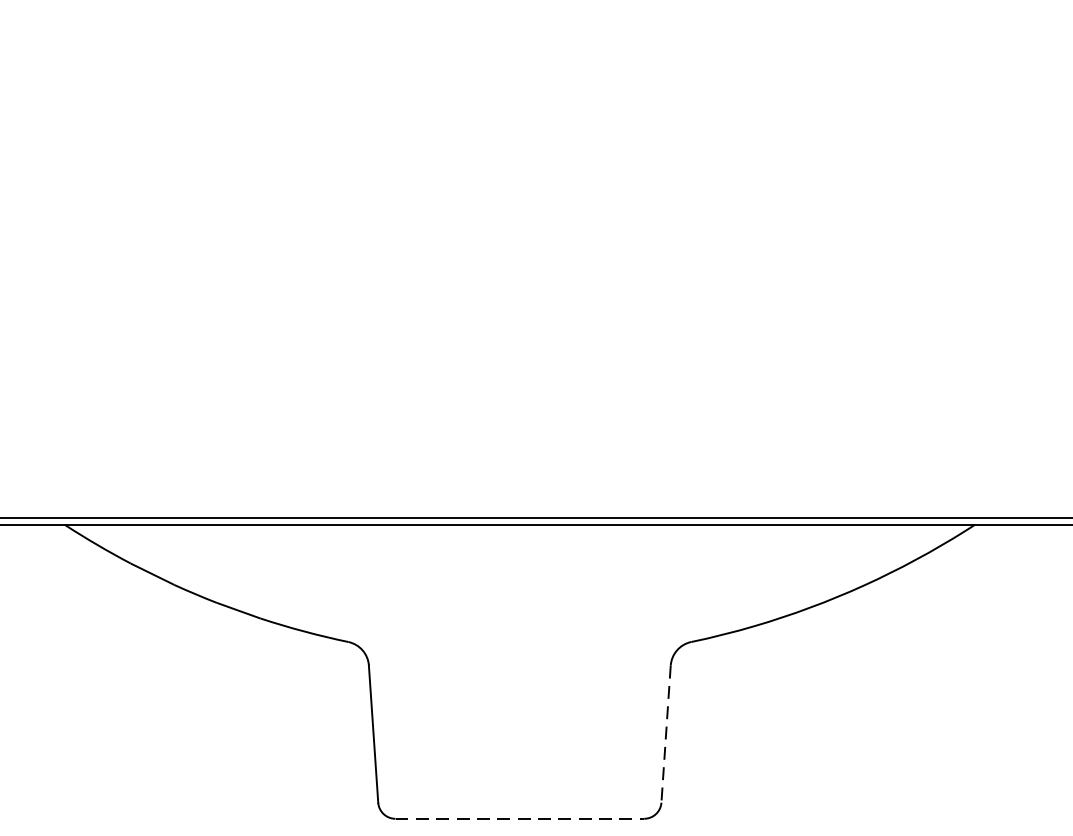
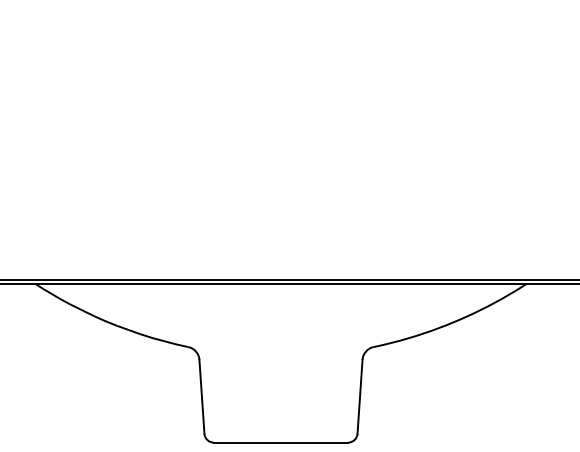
line: (666, 735) -> (360, 397), dashed -> solid
line: (520, 818) -> (281, 442), dashed -> solid

